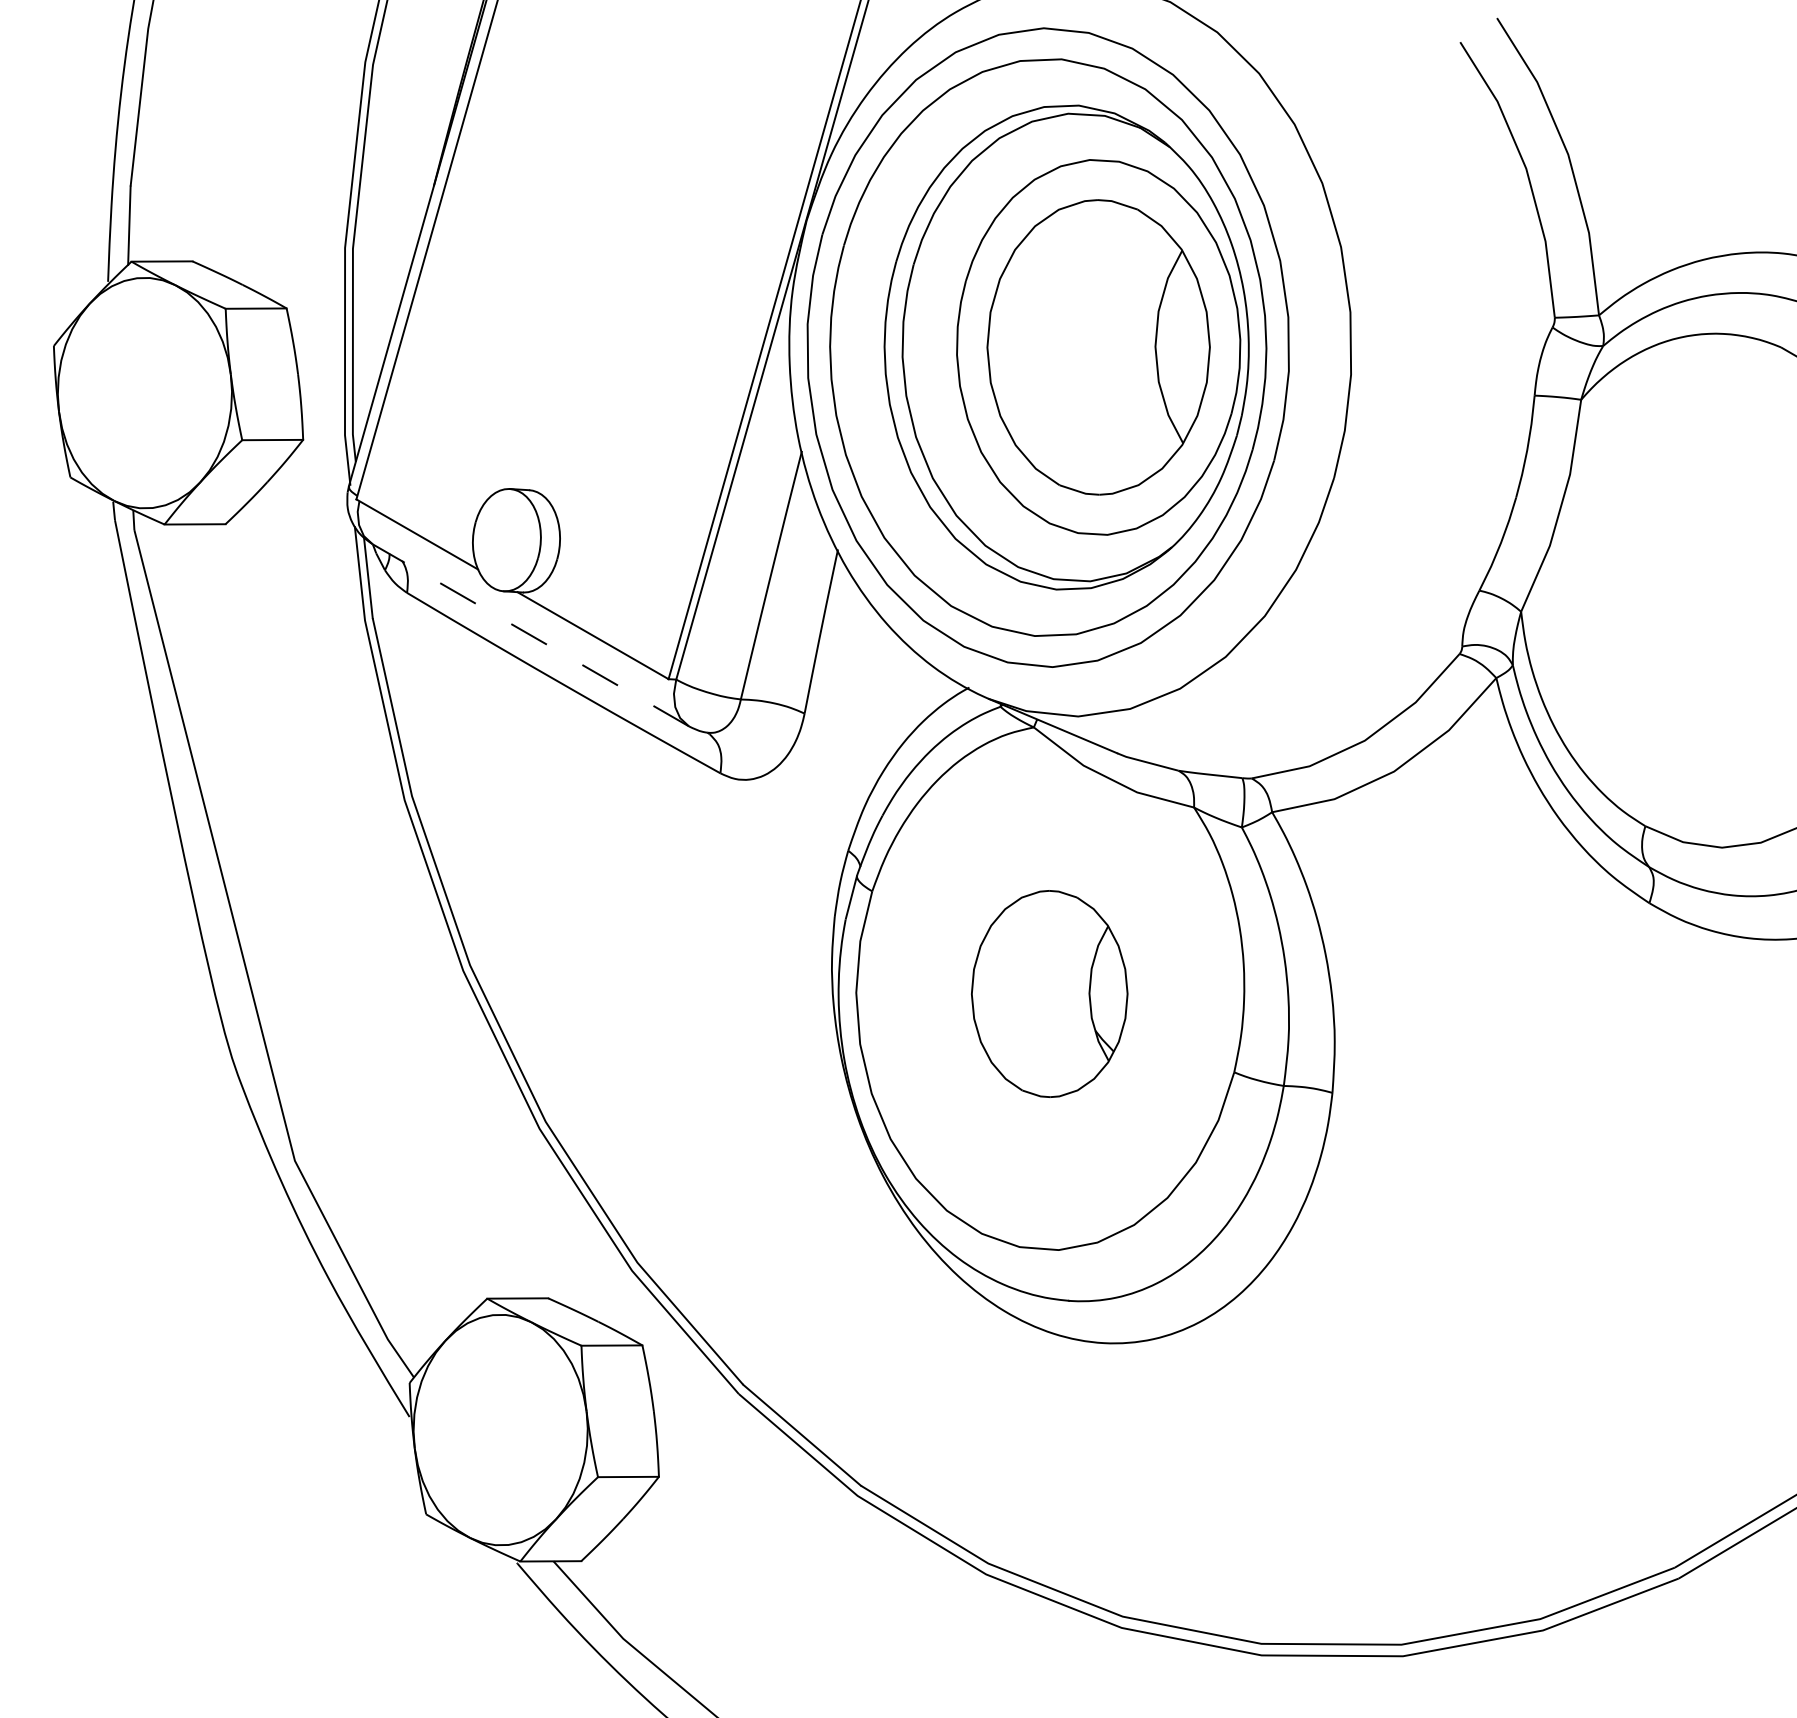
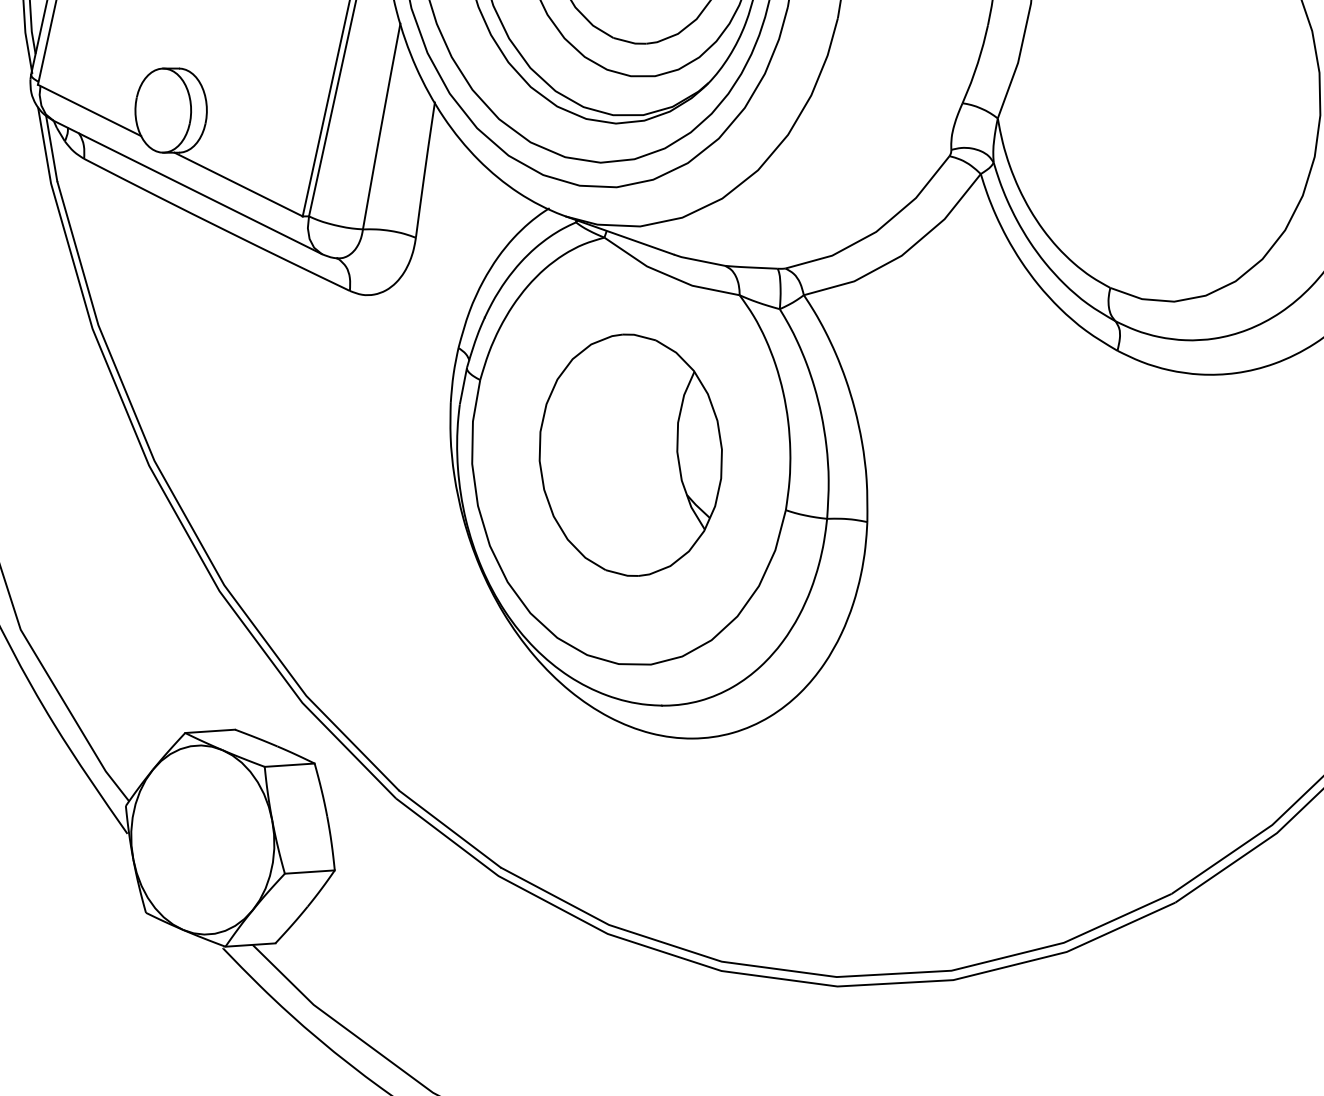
line: (530, 635) -> (187, 187), dashed -> solid
part: (1049, 993) -> (630, 454), size x1.43

